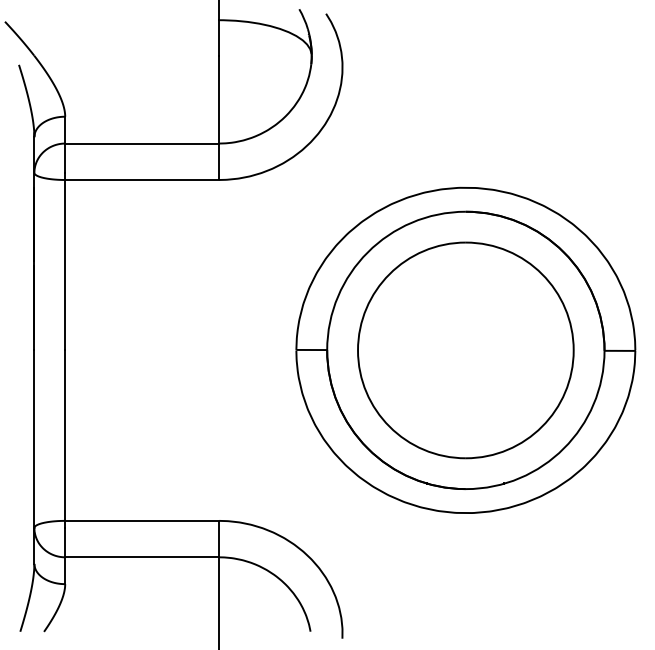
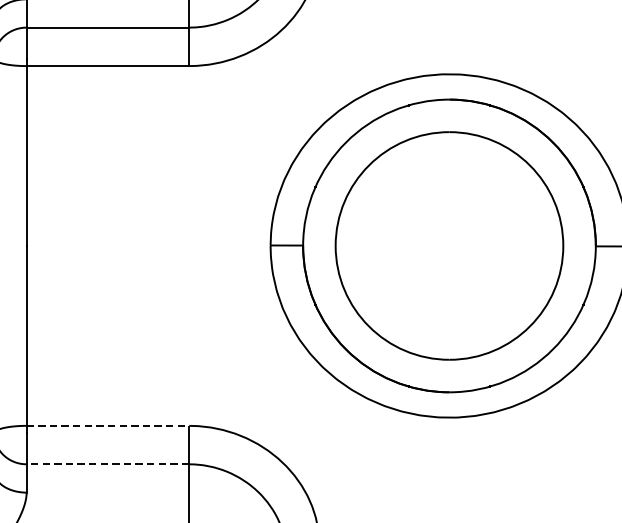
line: (142, 520) -> (108, 425), solid -> dashed
line: (141, 557) -> (107, 464), solid -> dashed

